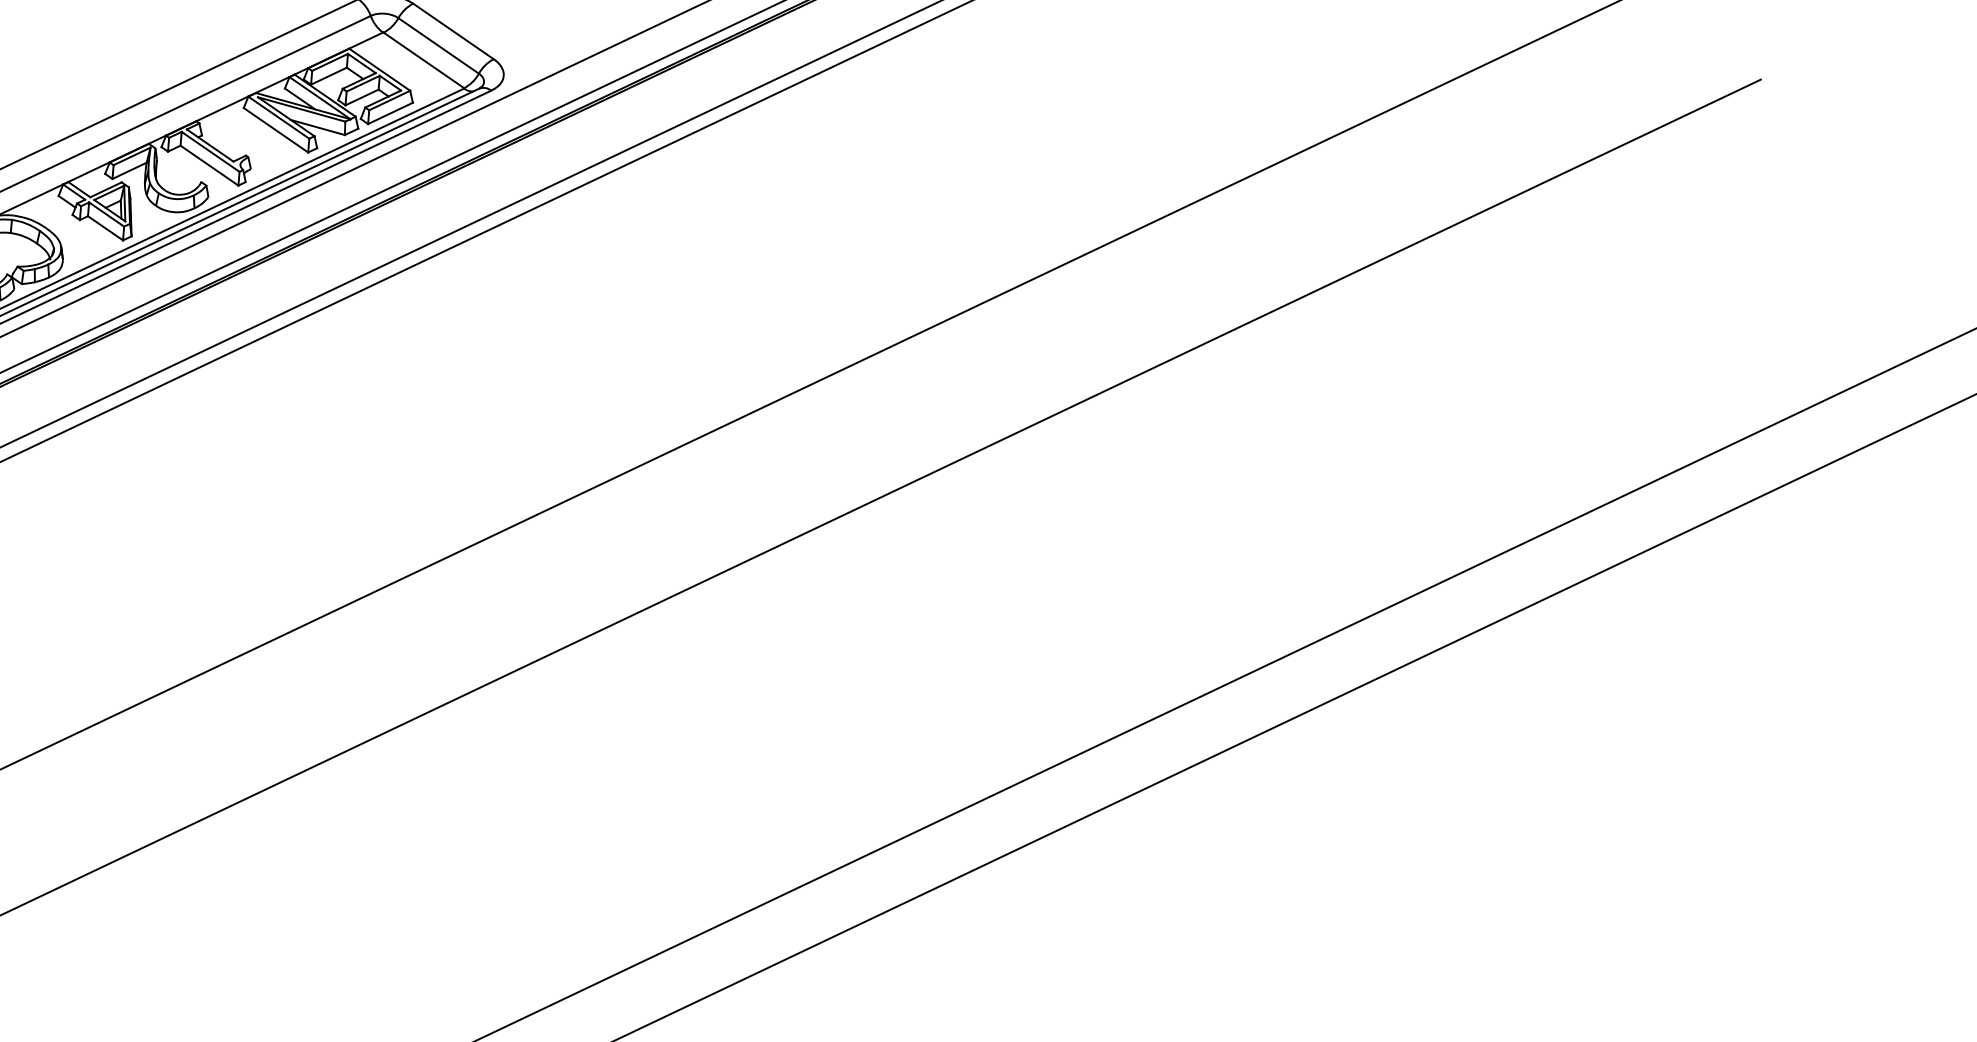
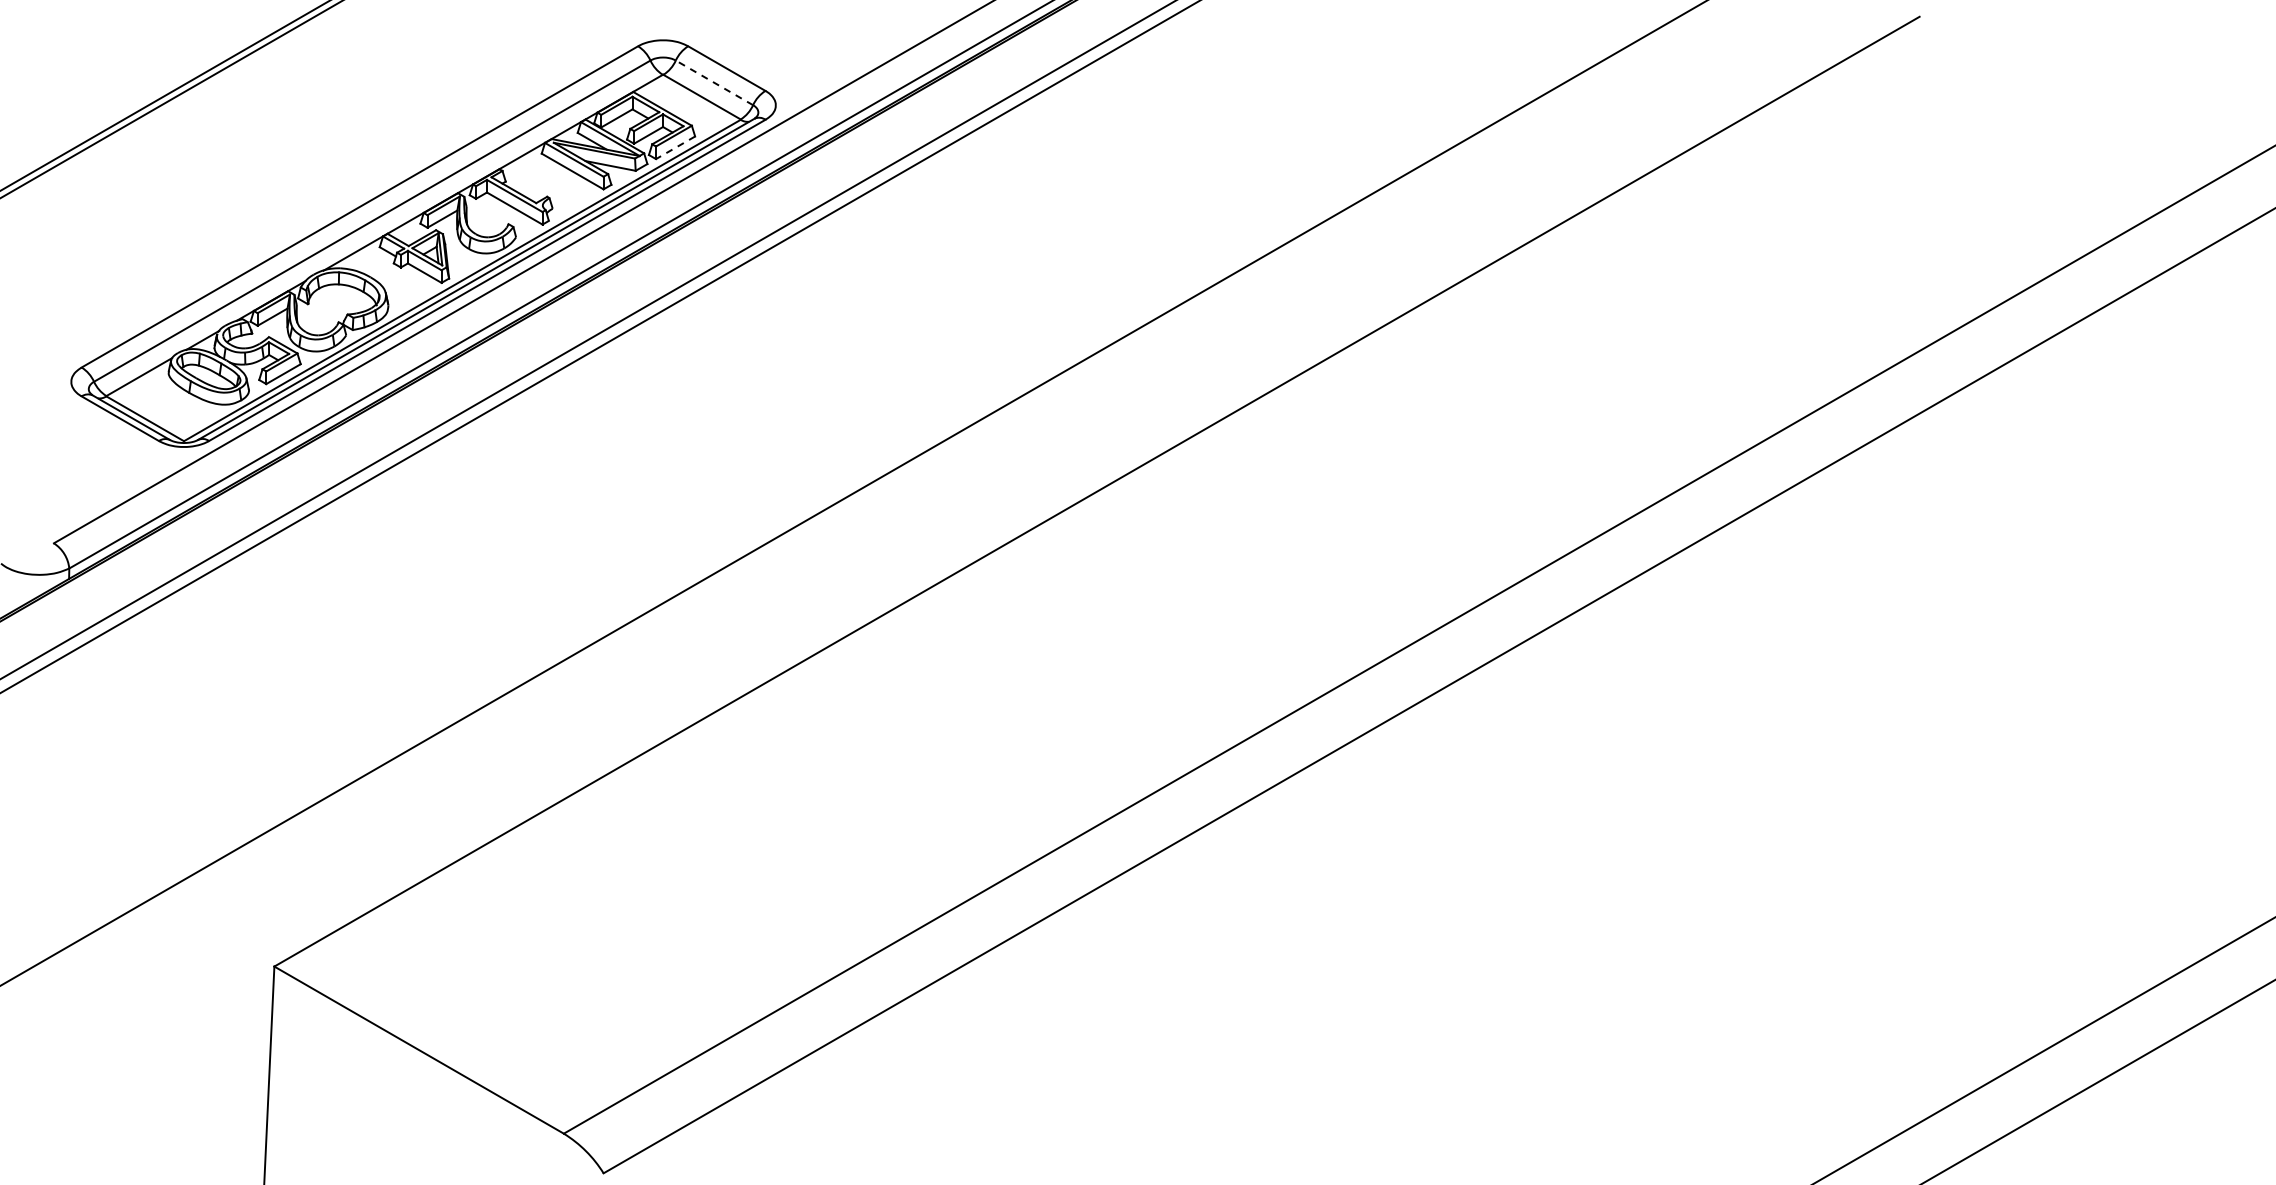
line: (438, 45) -> (714, 82), solid -> dashed
line: (390, 113) -> (675, 147), solid -> dashed

